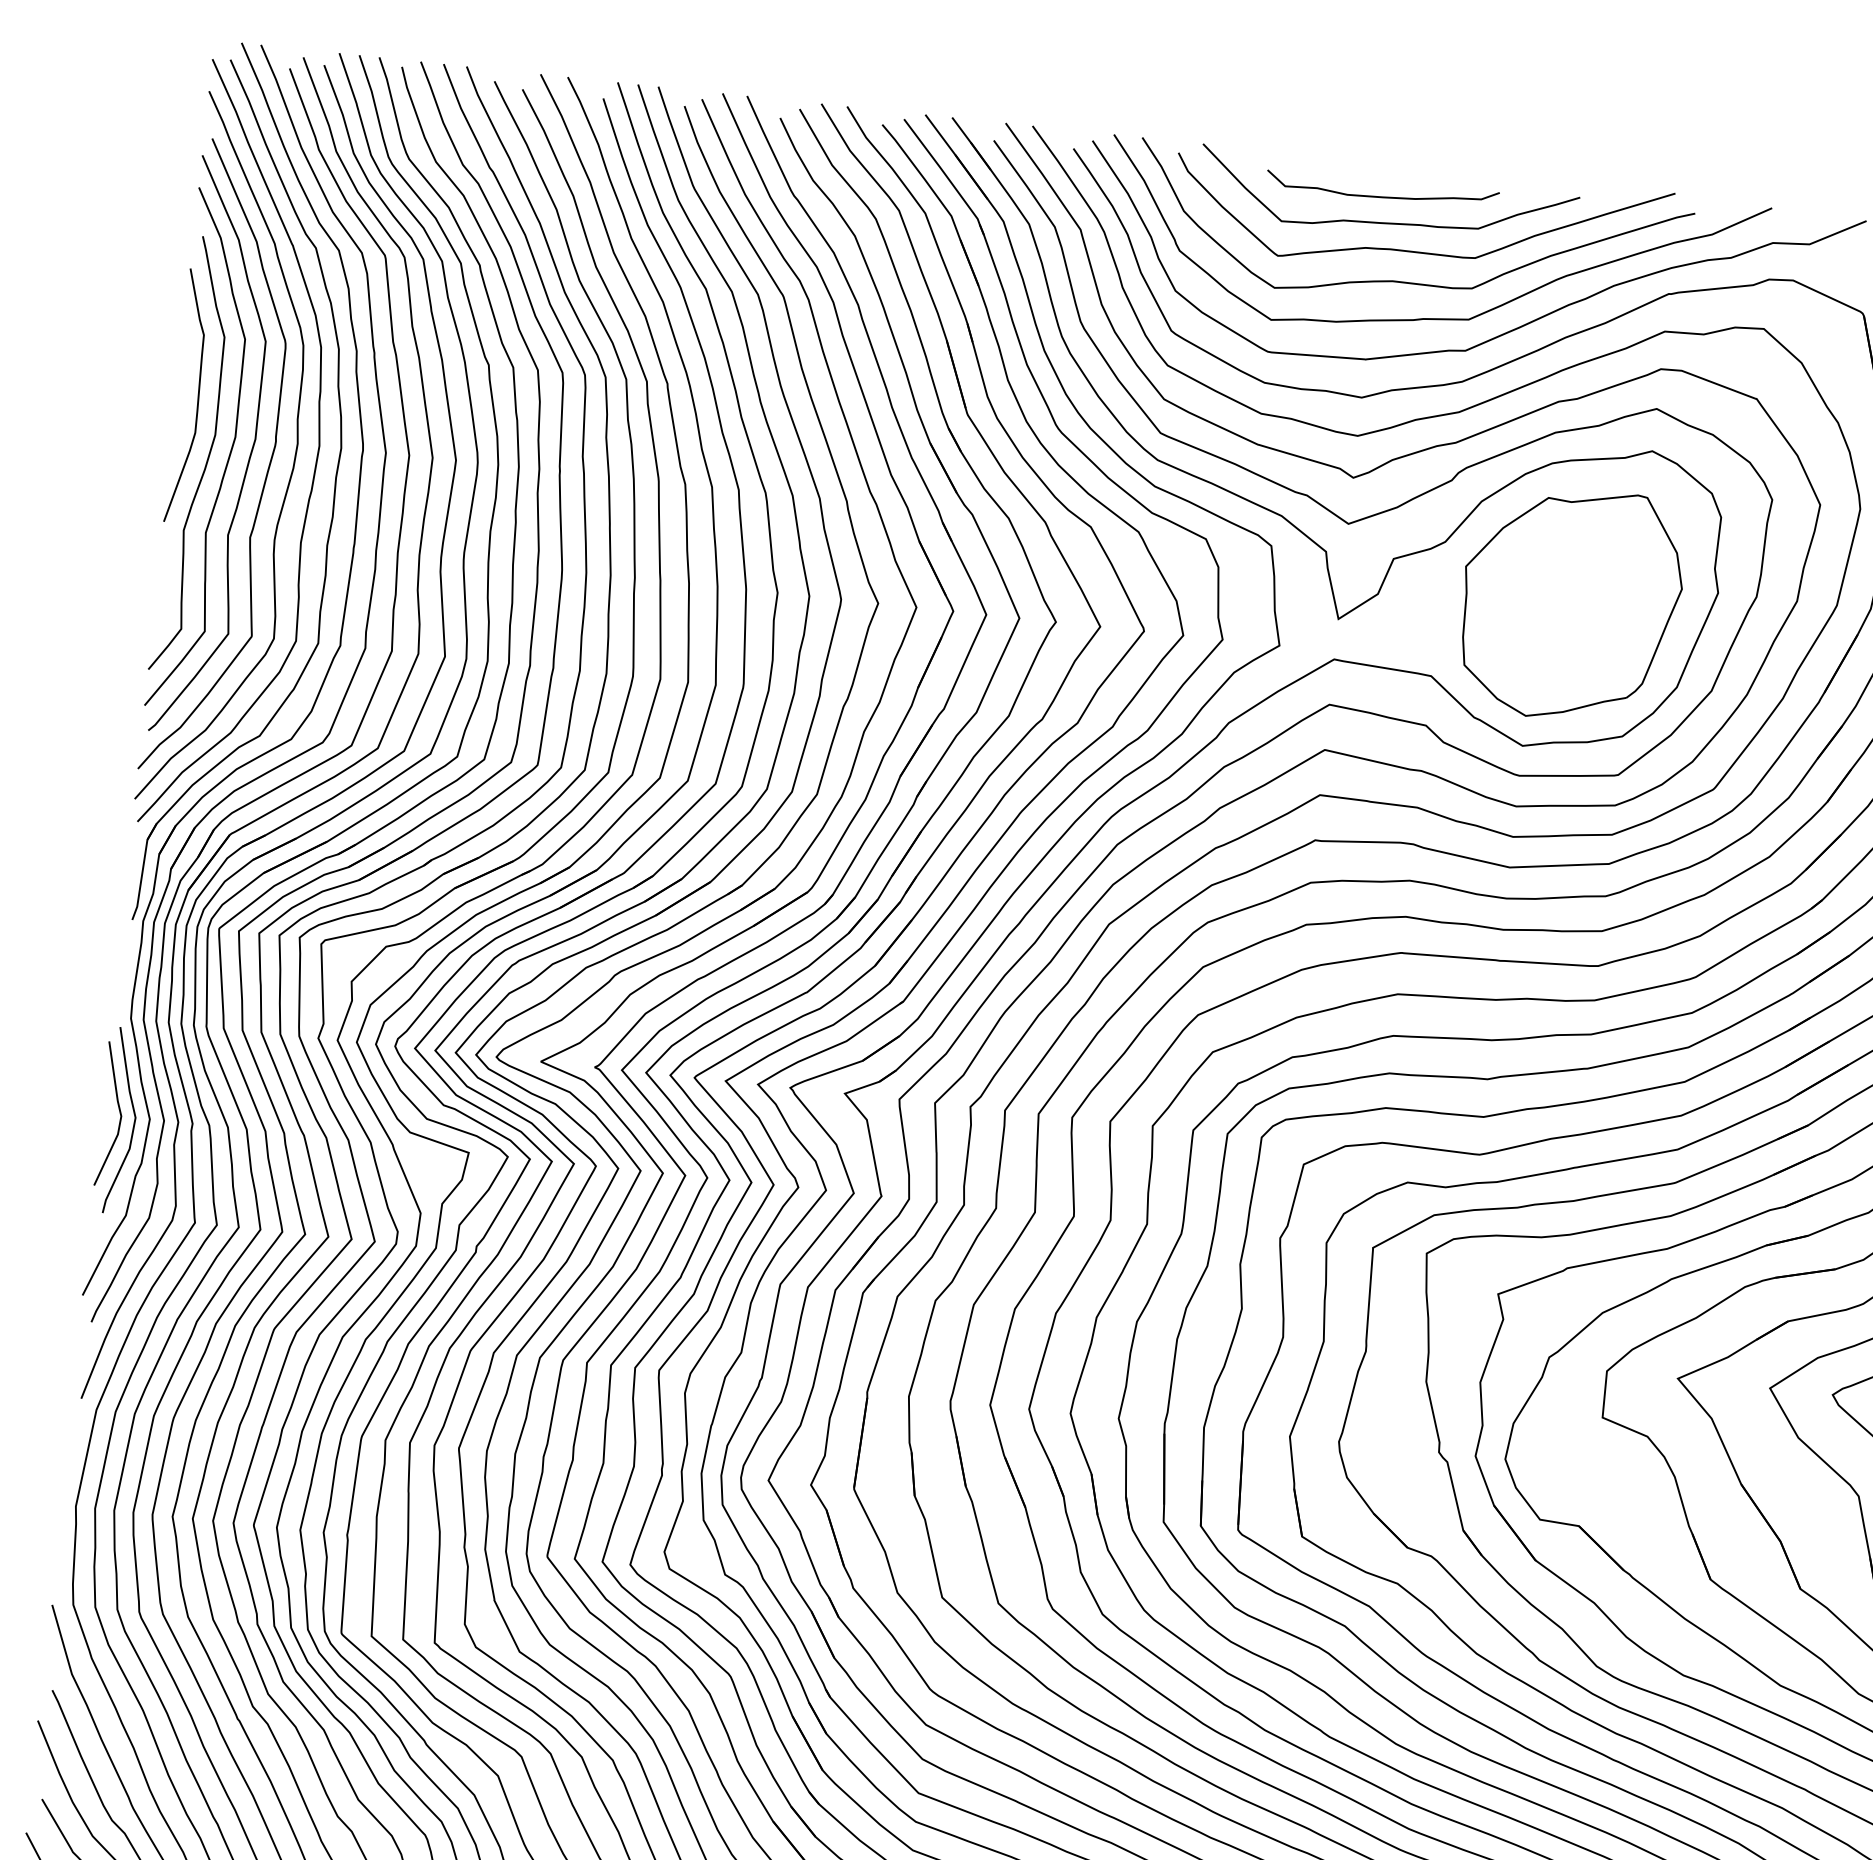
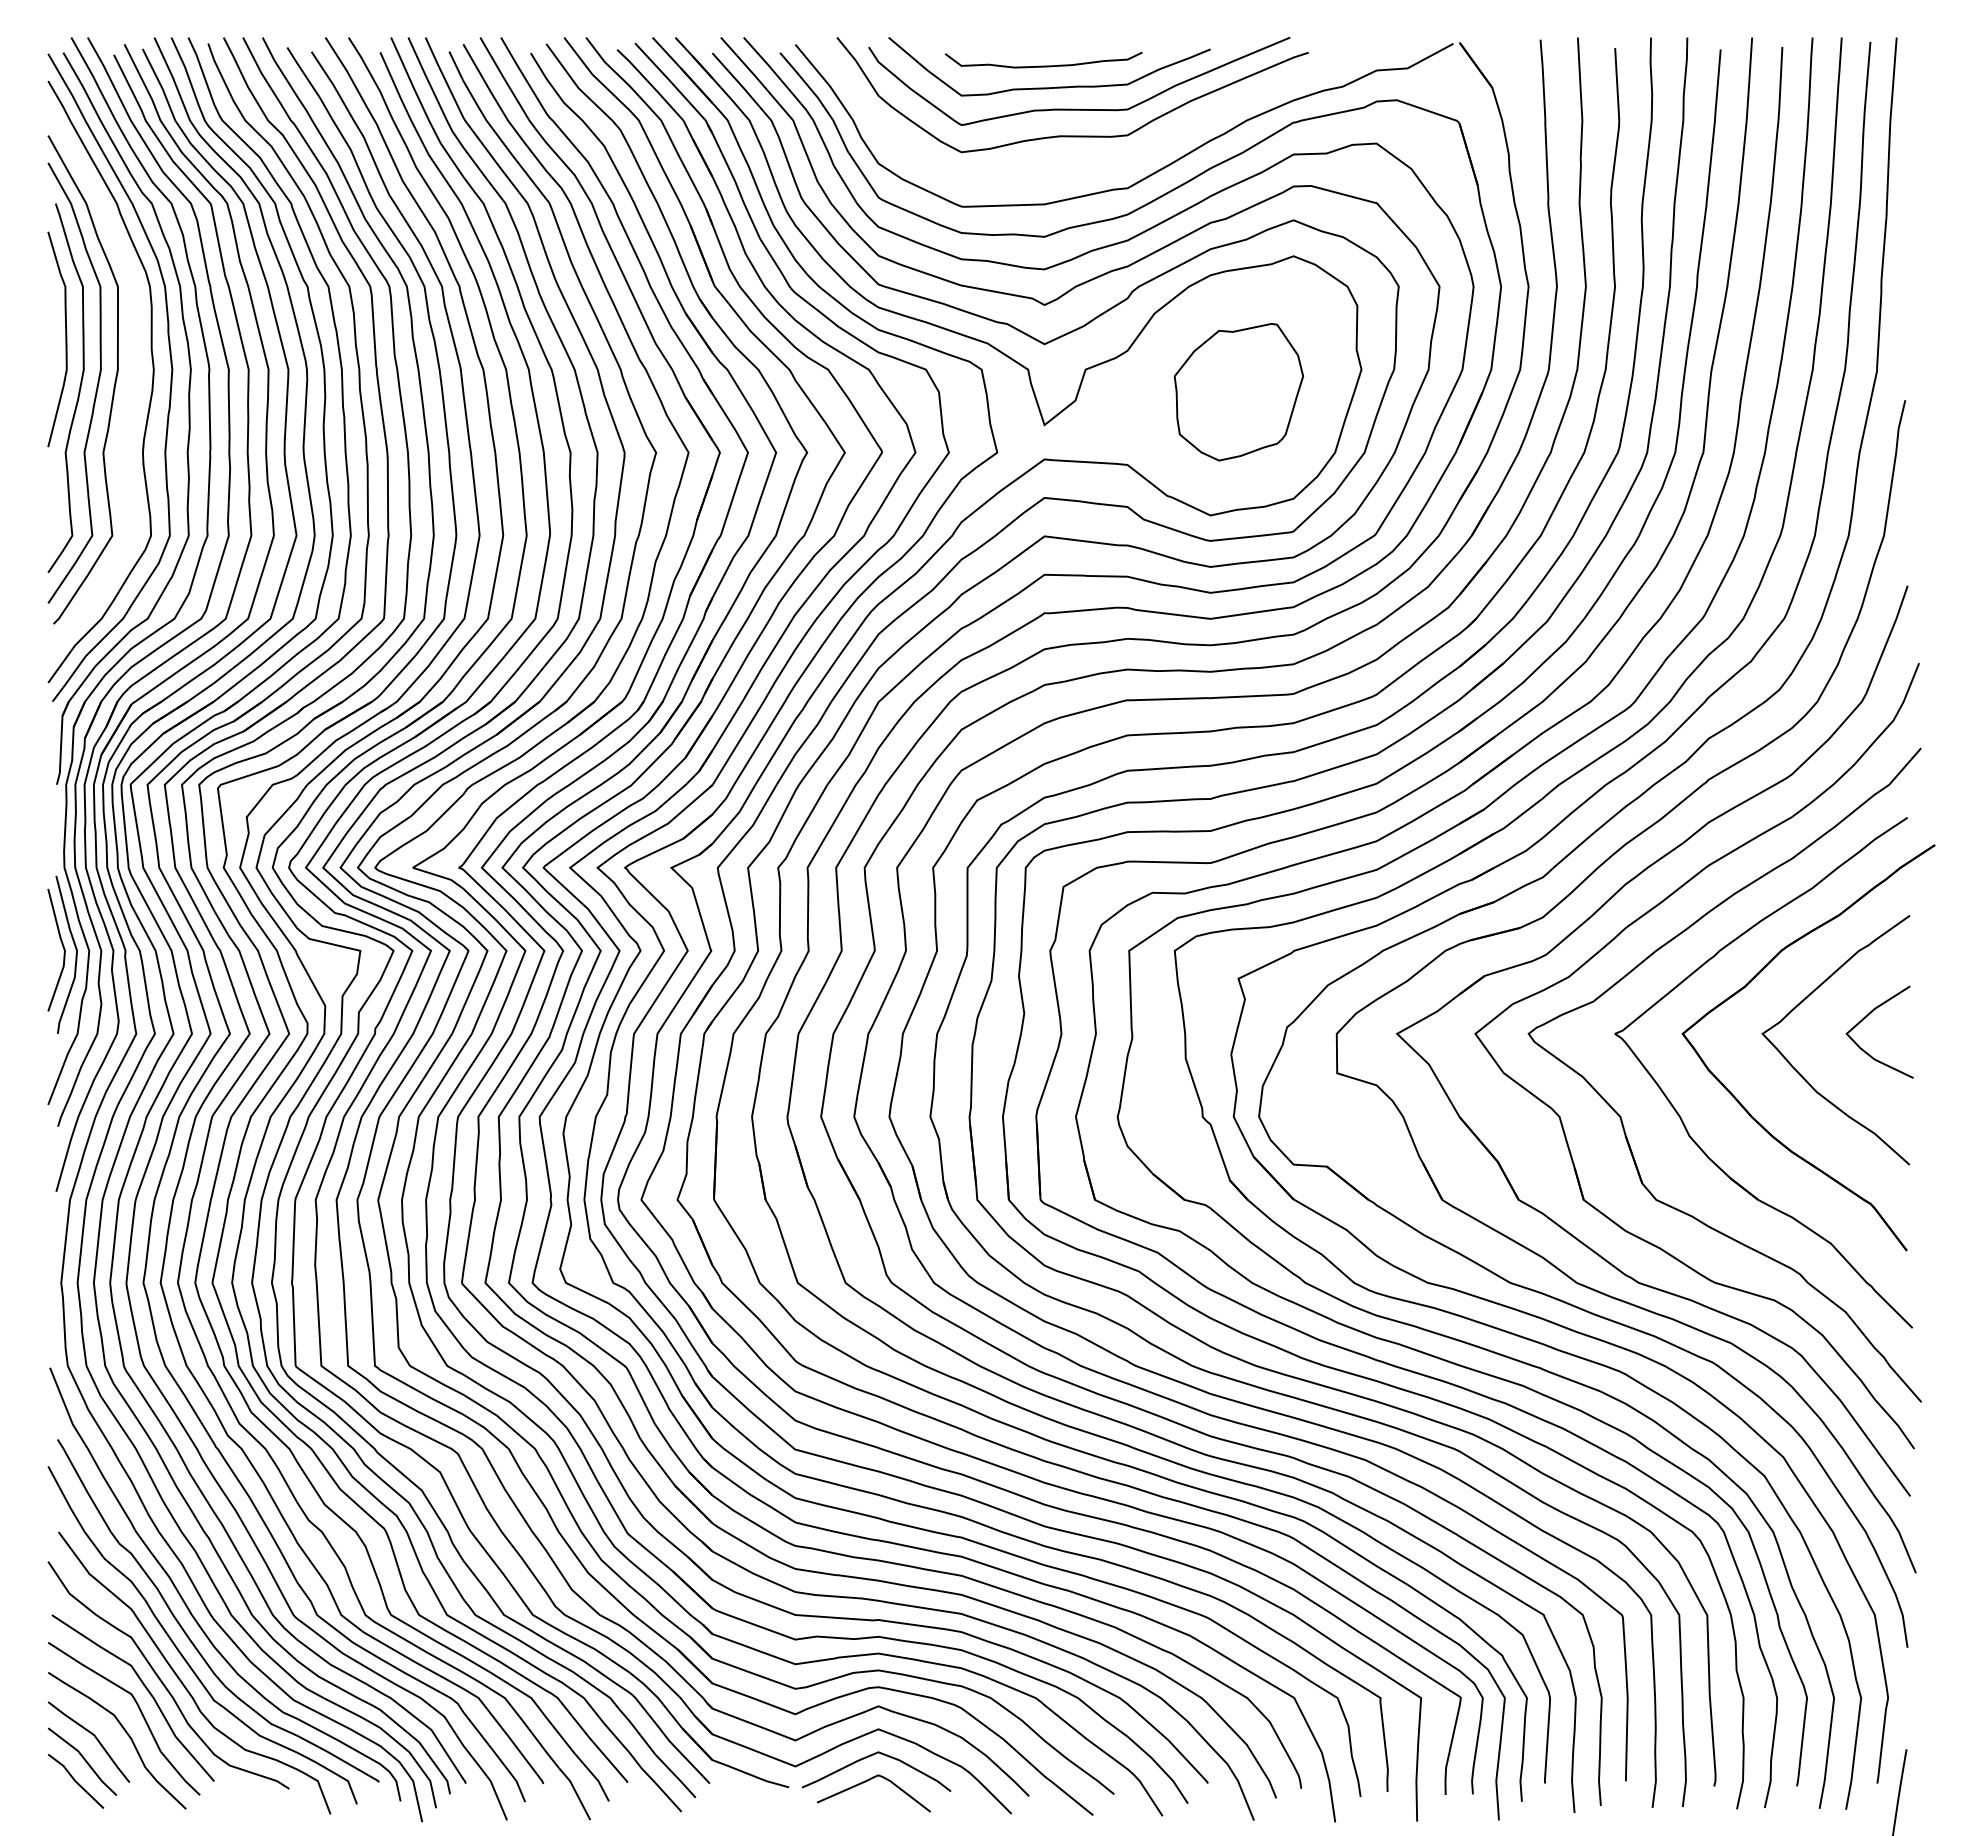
curve: (1429, 317) -> (1094, 163), removed
curve: (267, 468) -> (130, 393), removed
part: (1570, 603) -> (1238, 391), size x0.7

